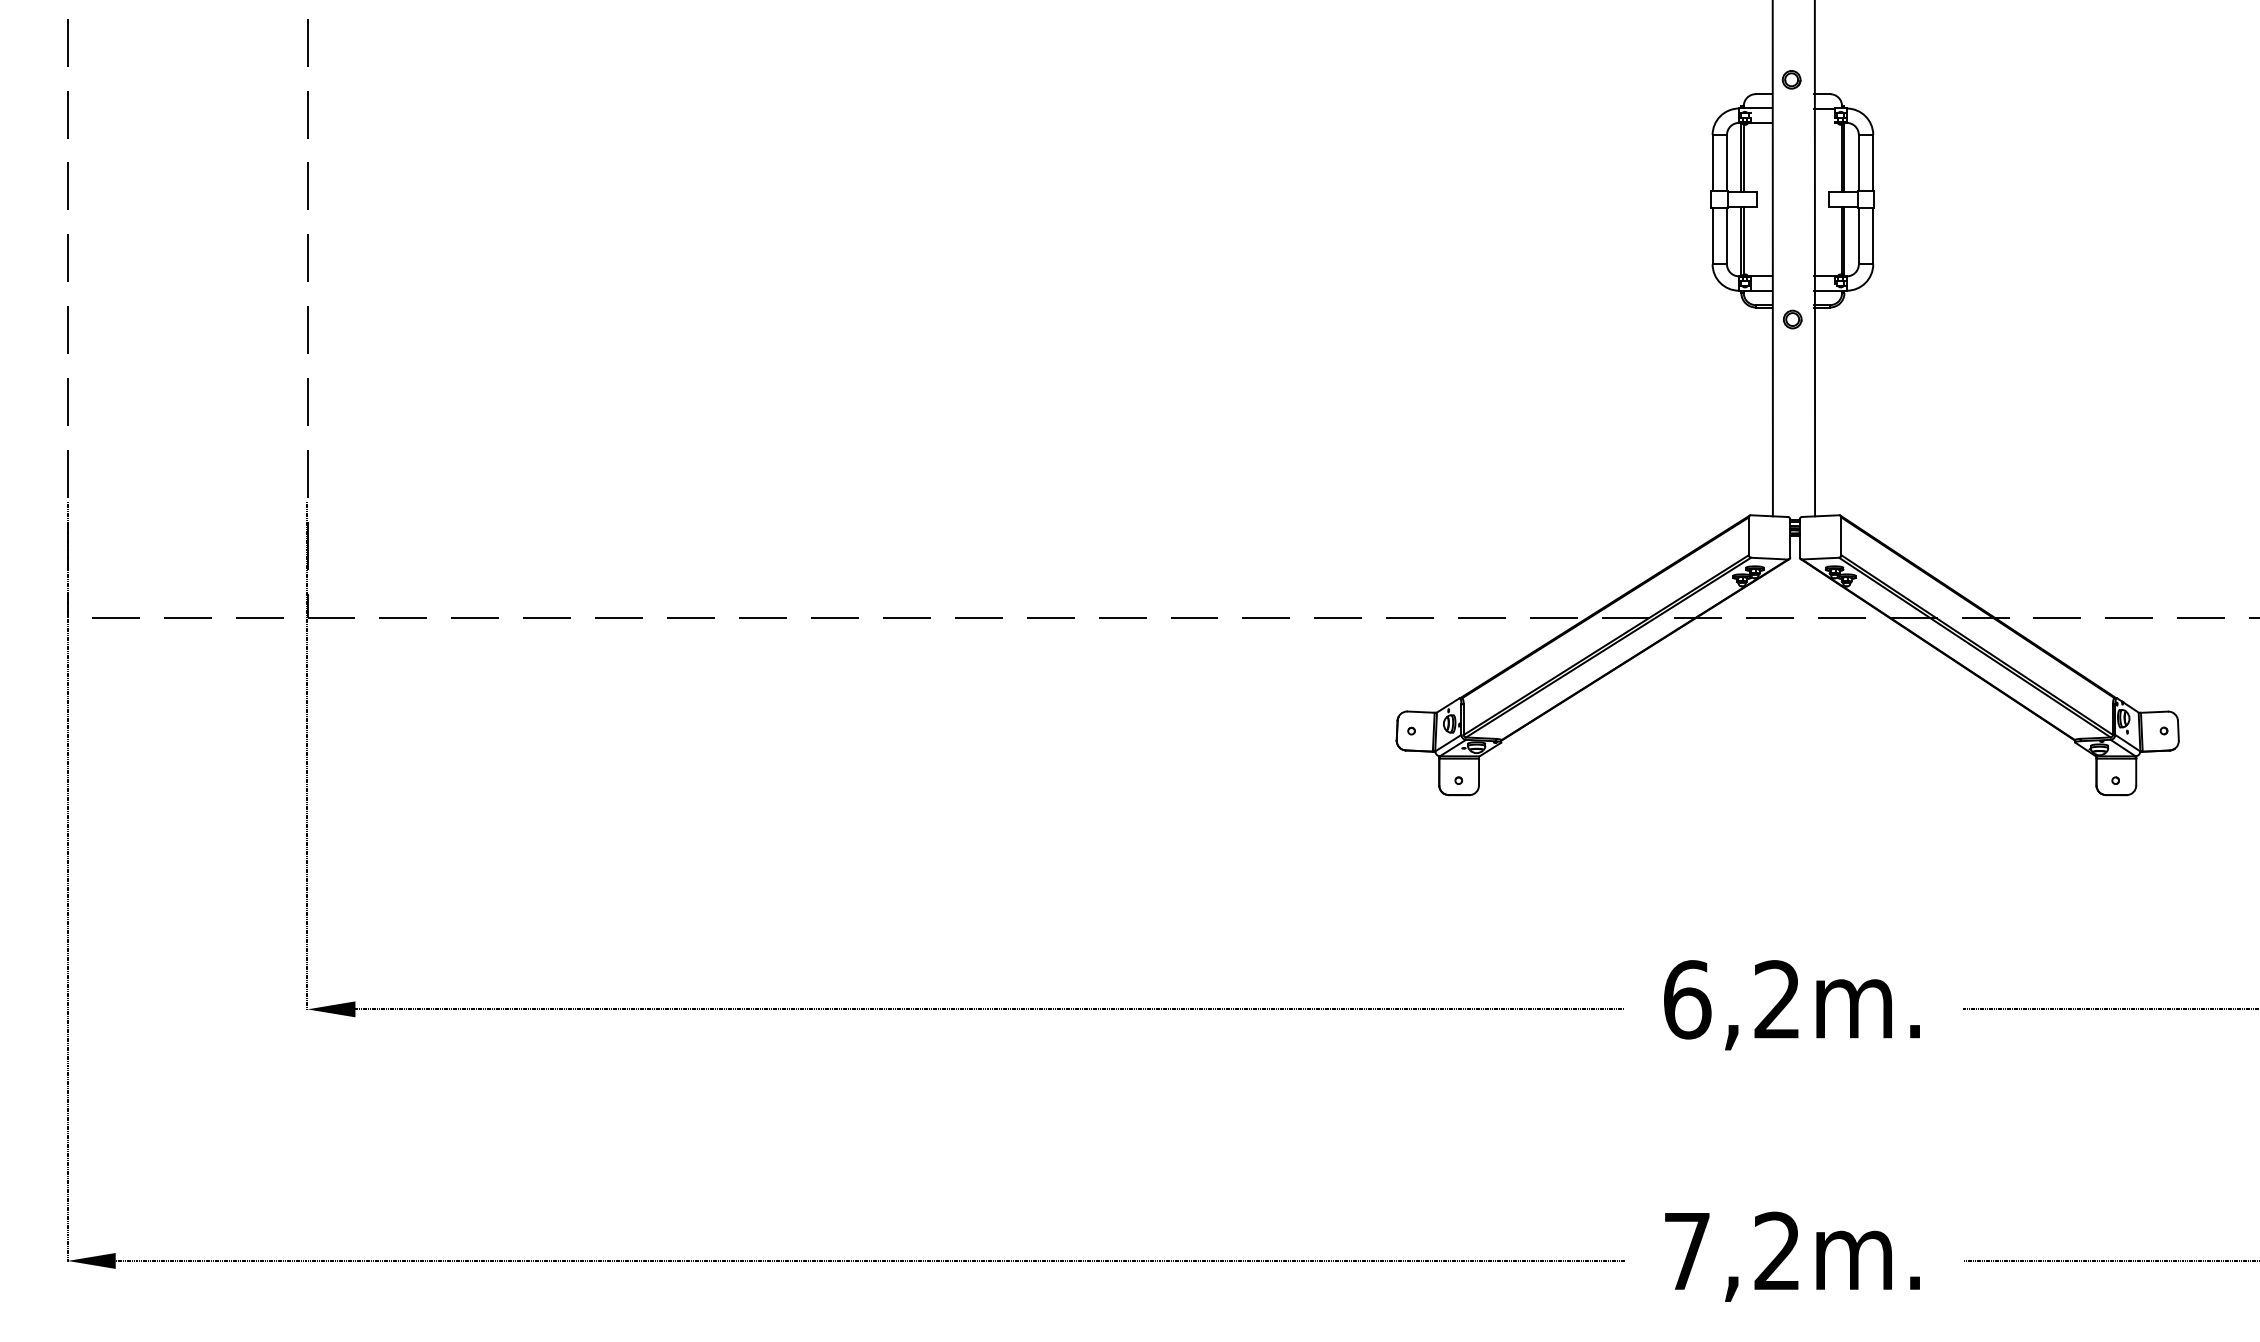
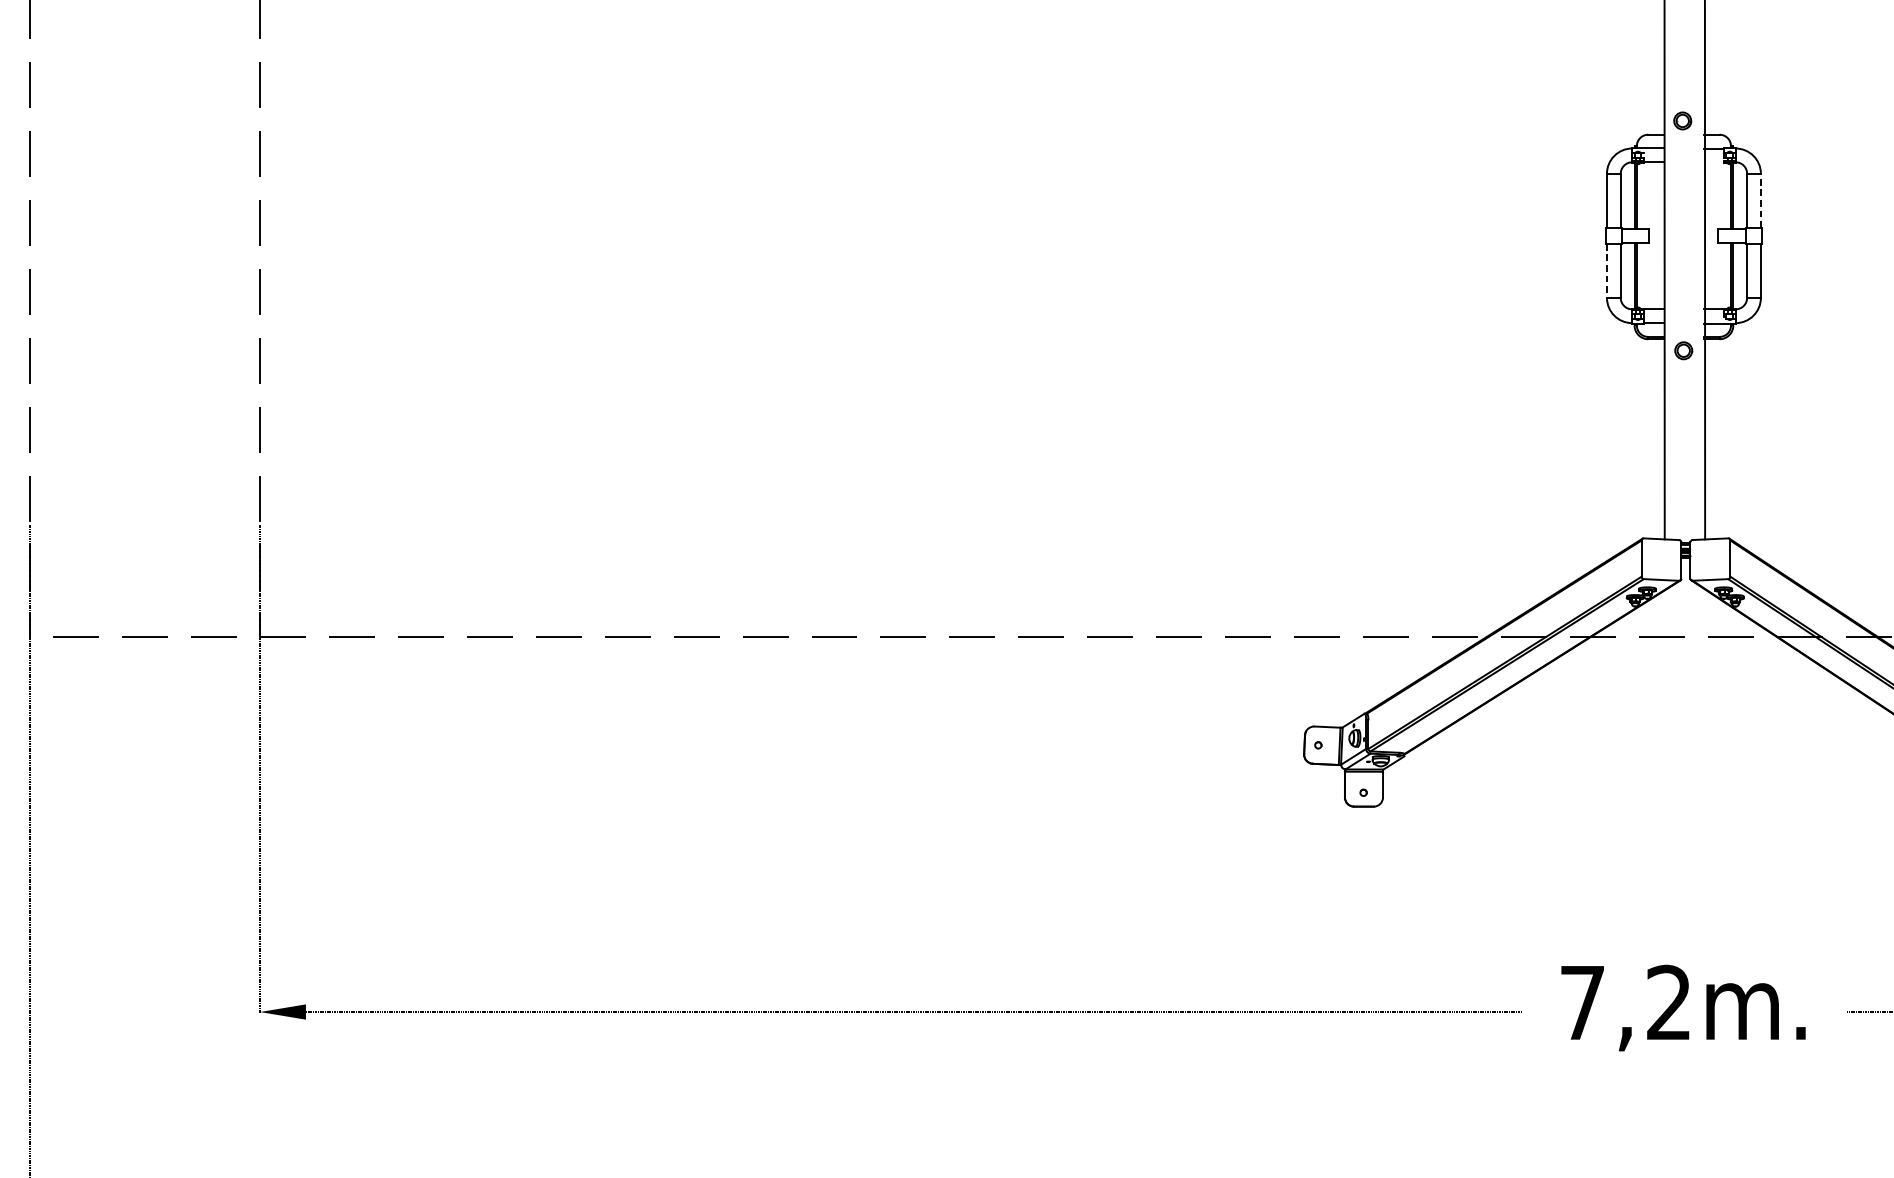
line: (1873, 162) -> (1761, 200), solid -> dashed
line: (1712, 236) -> (1606, 271), solid -> dashed
text: (1687, 999) -> (1582, 1002), 6,2m. -> 7,2m.

